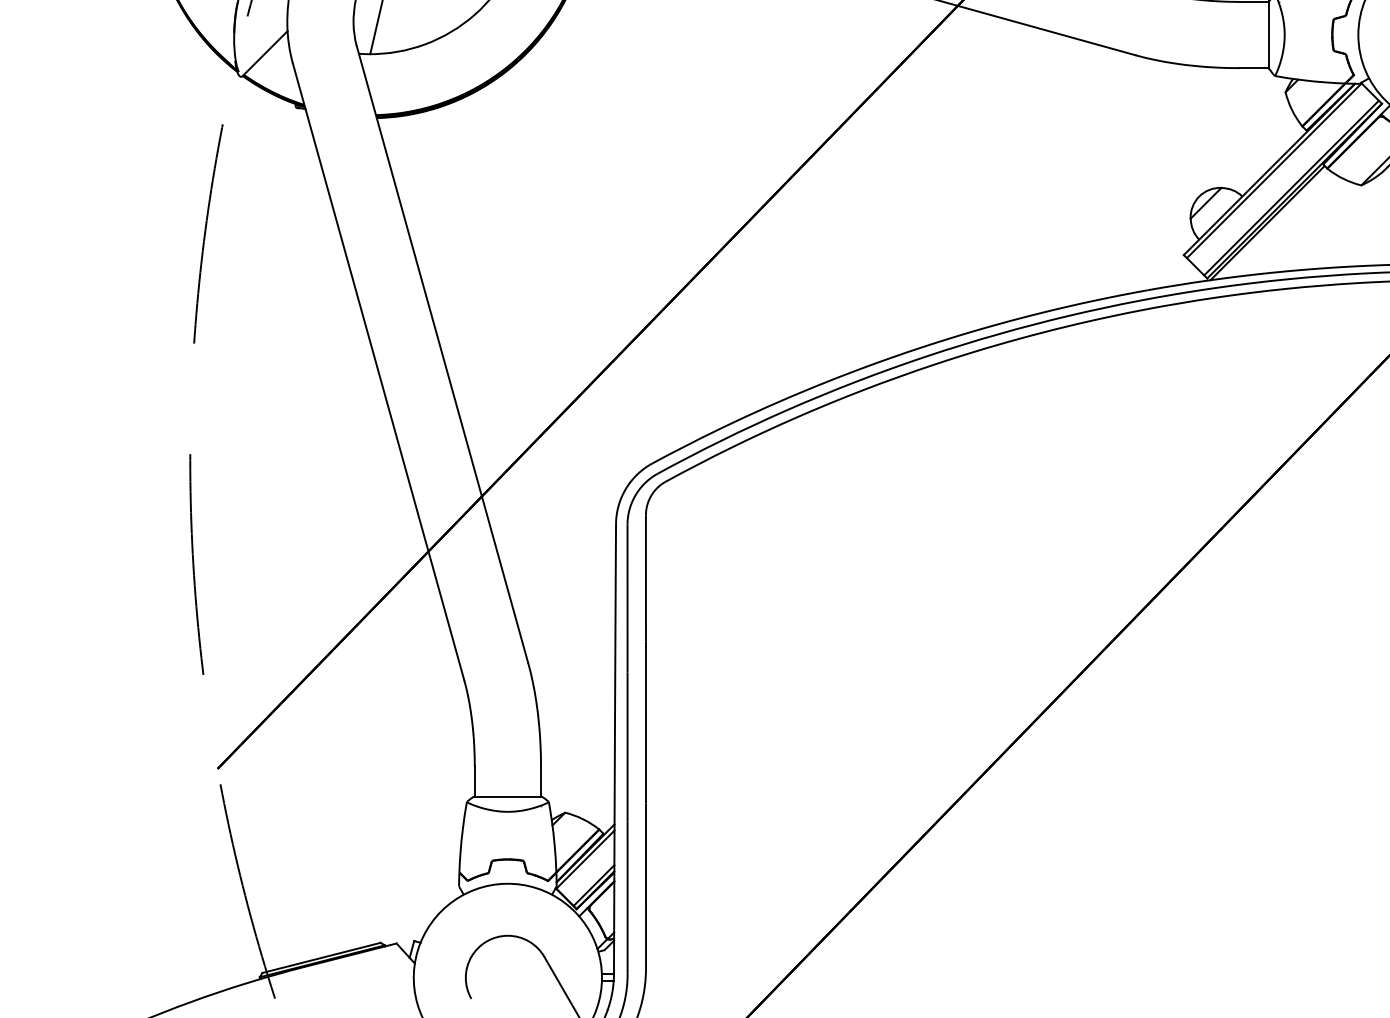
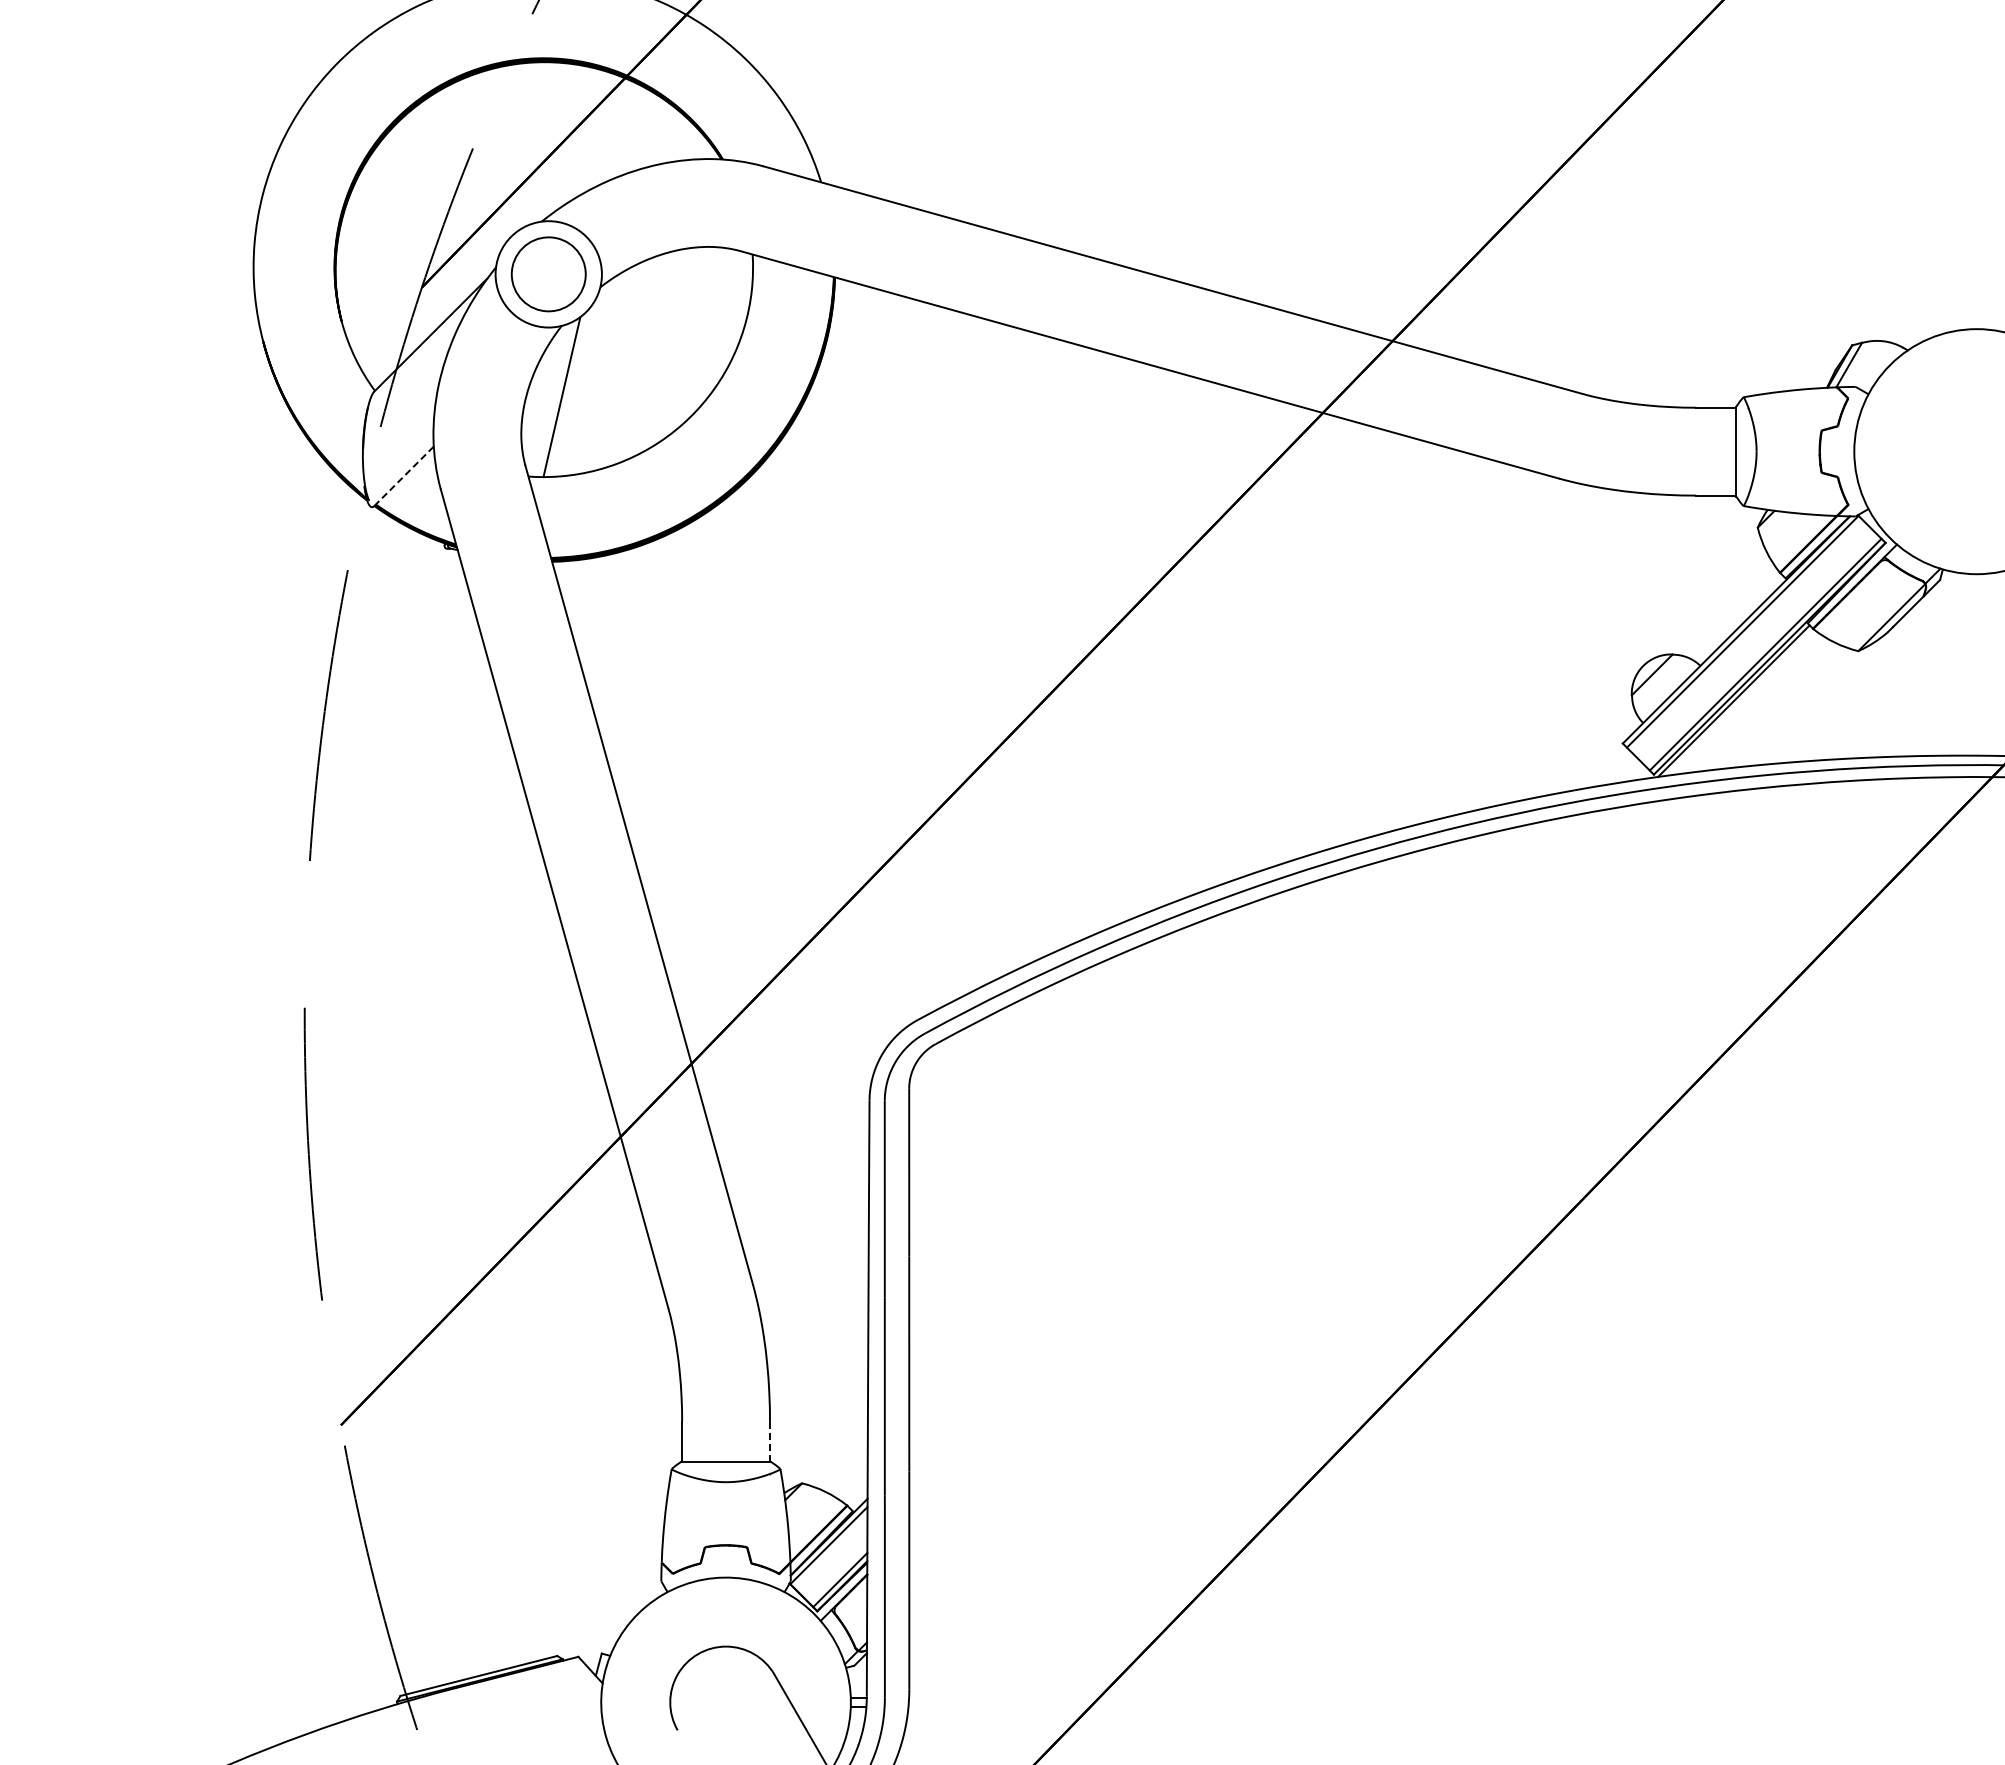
line: (265, 52) -> (404, 475), solid -> dashed
line: (541, 781) -> (770, 1442), solid -> dashed

